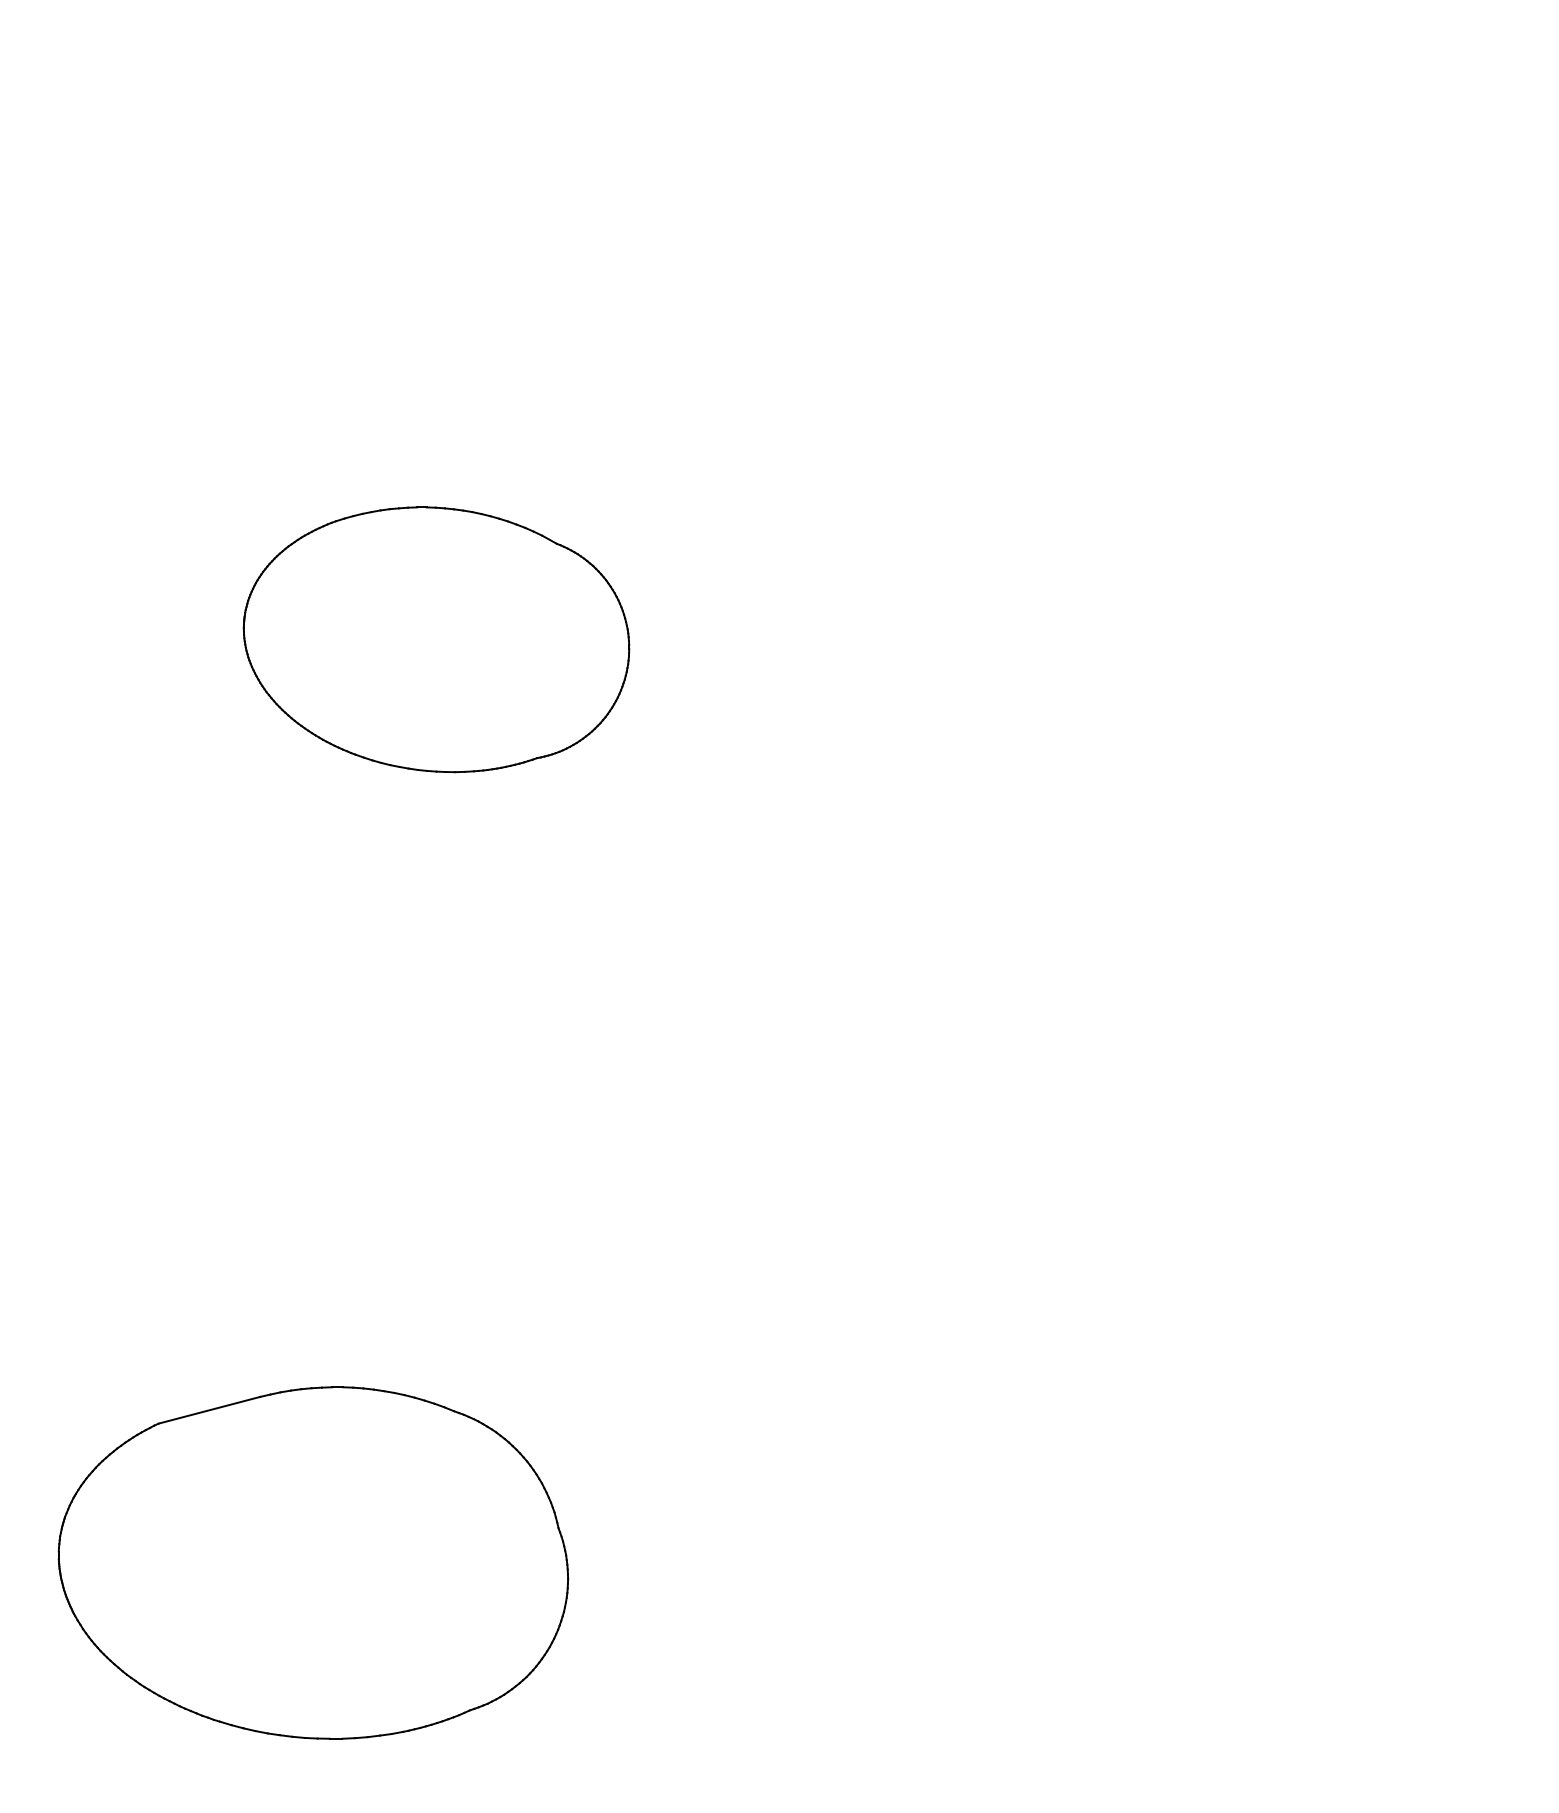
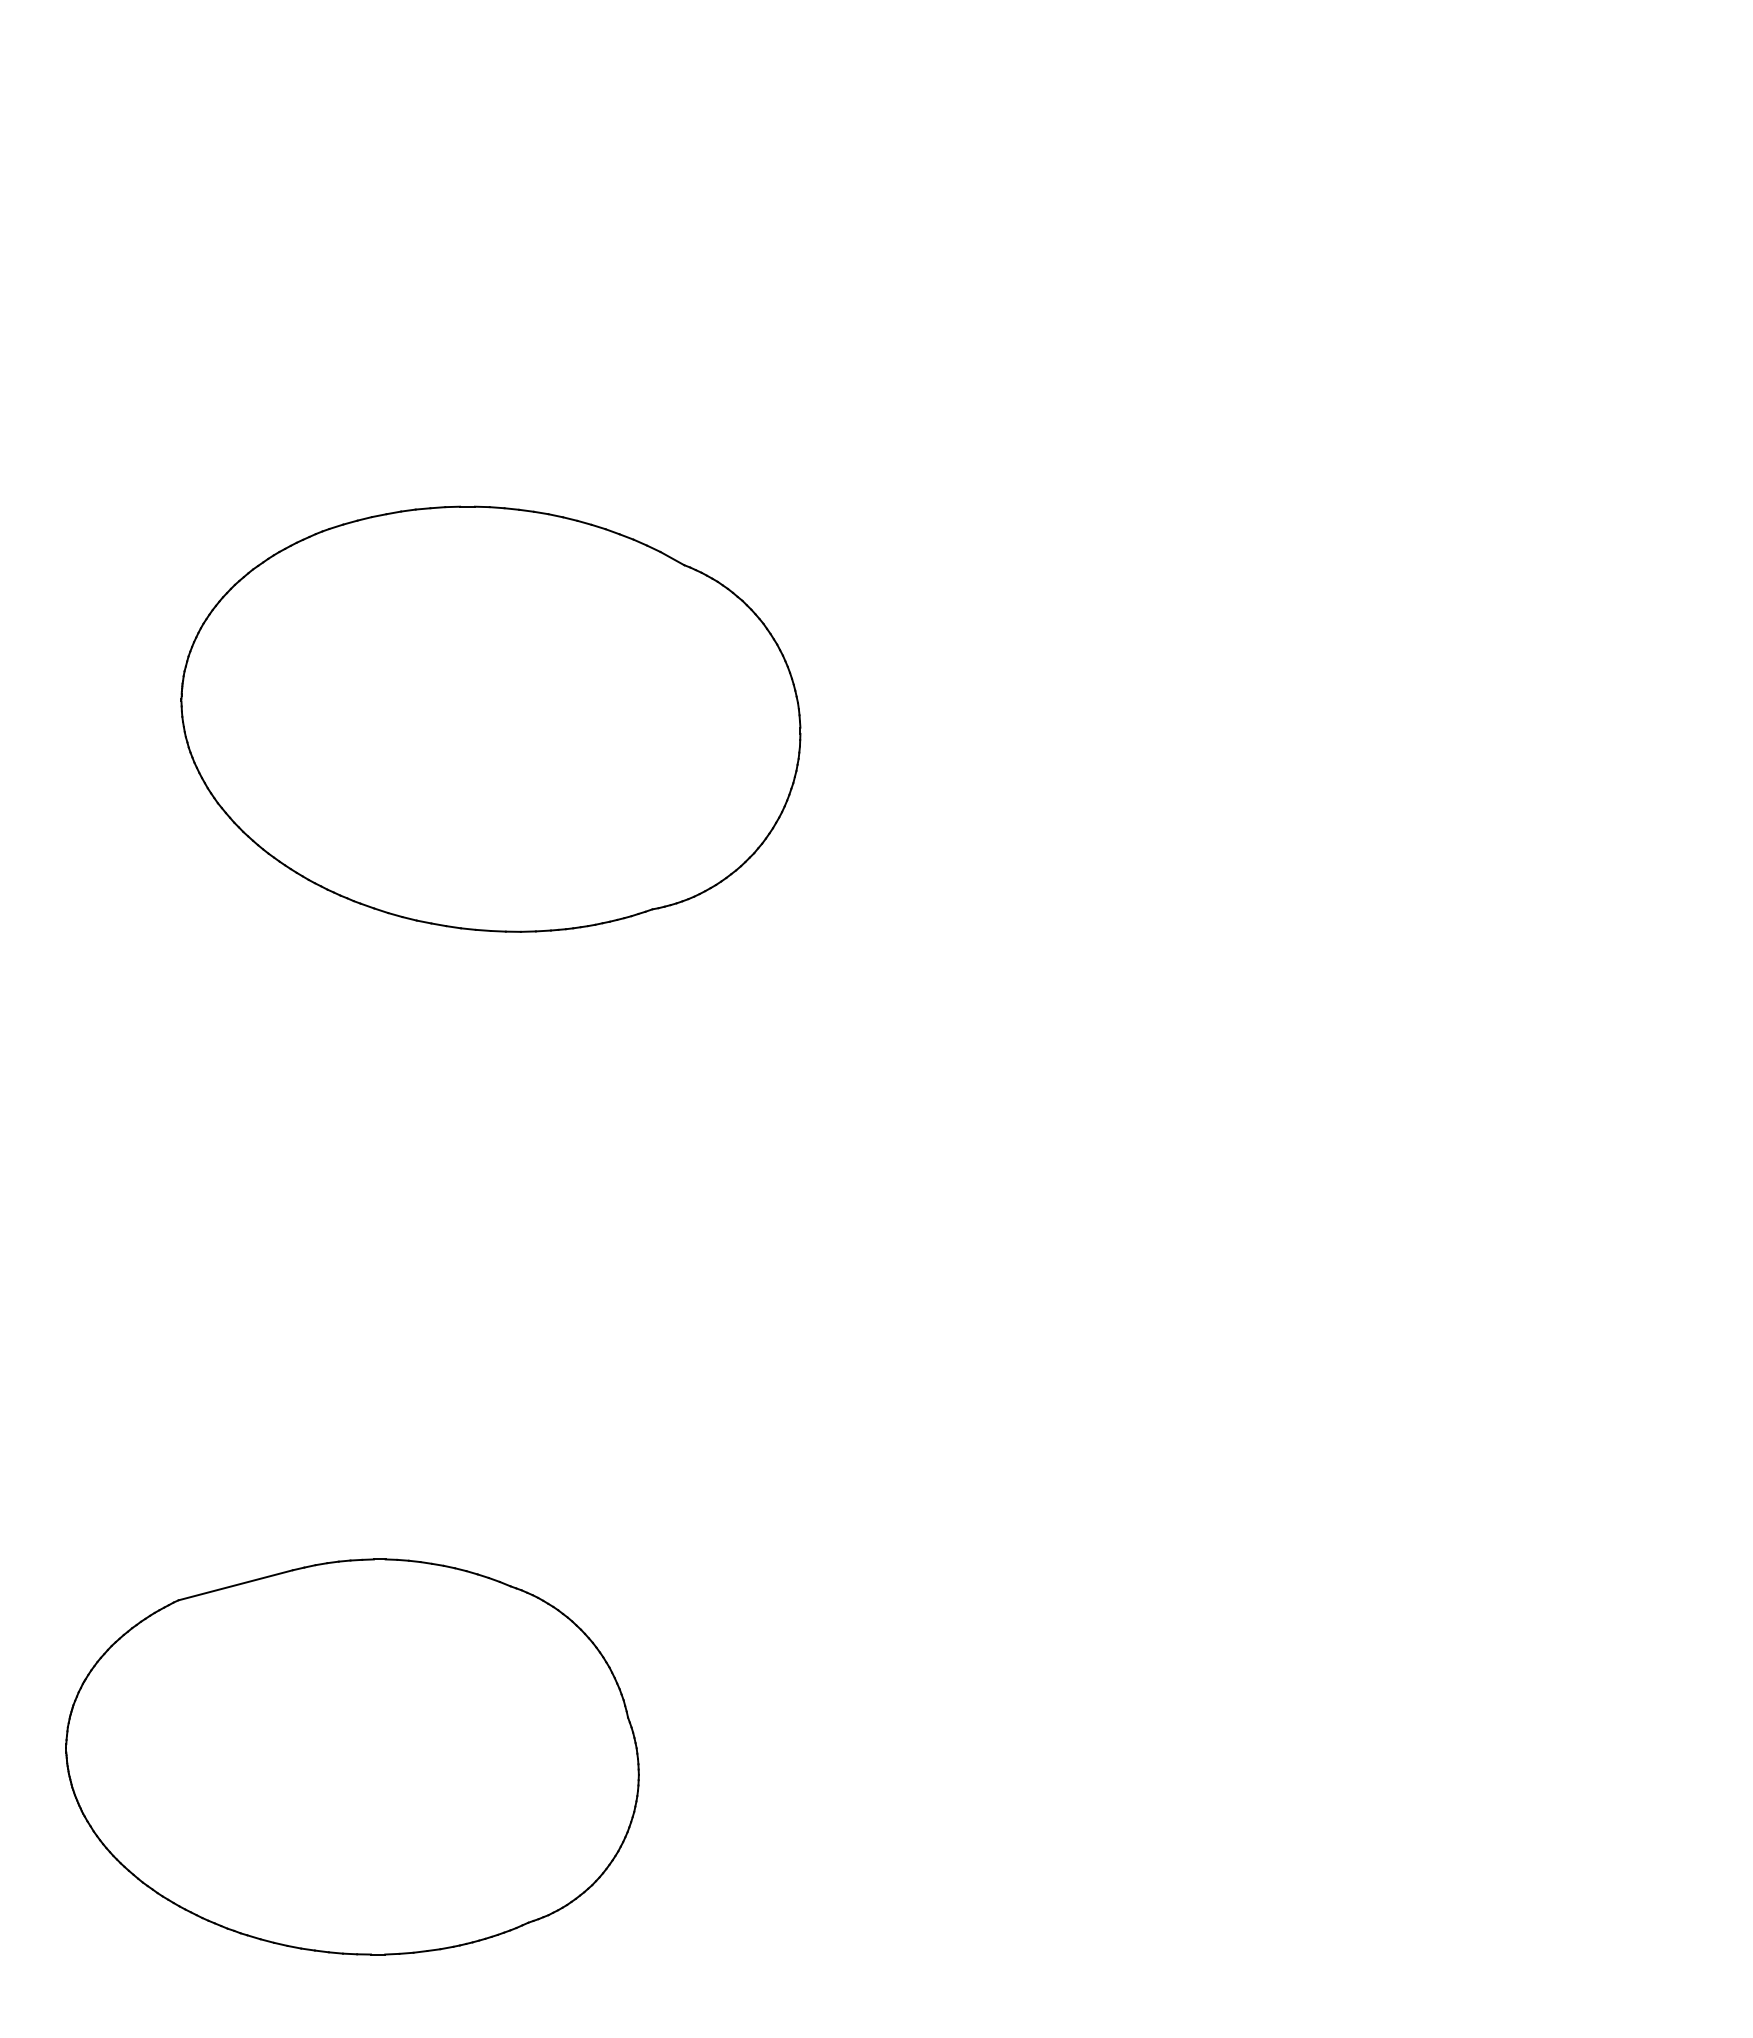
part: (436, 639) -> (490, 718), size x1.43

